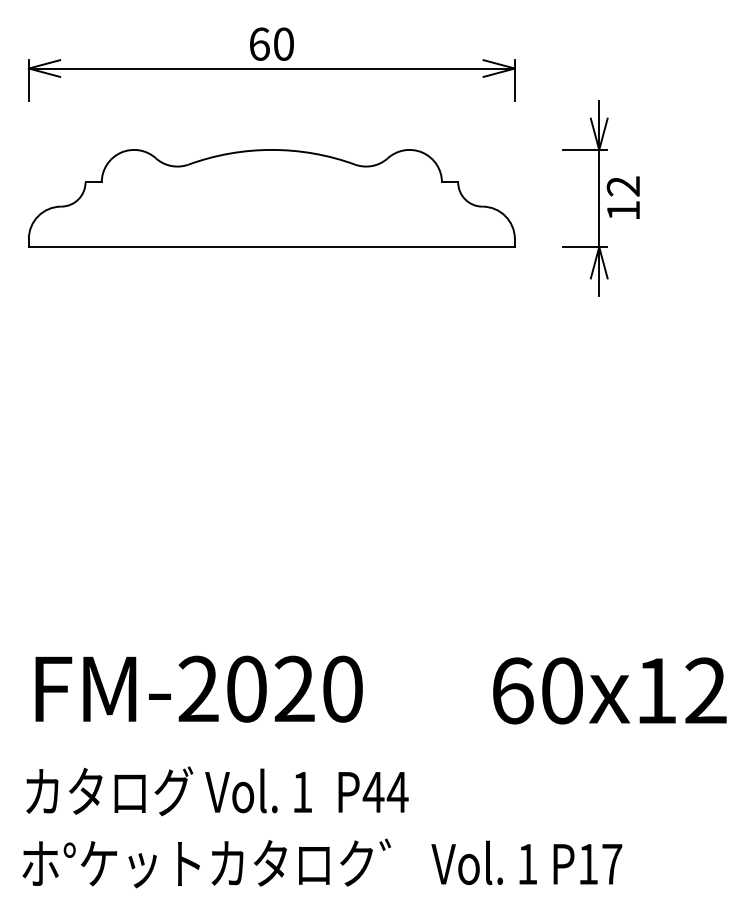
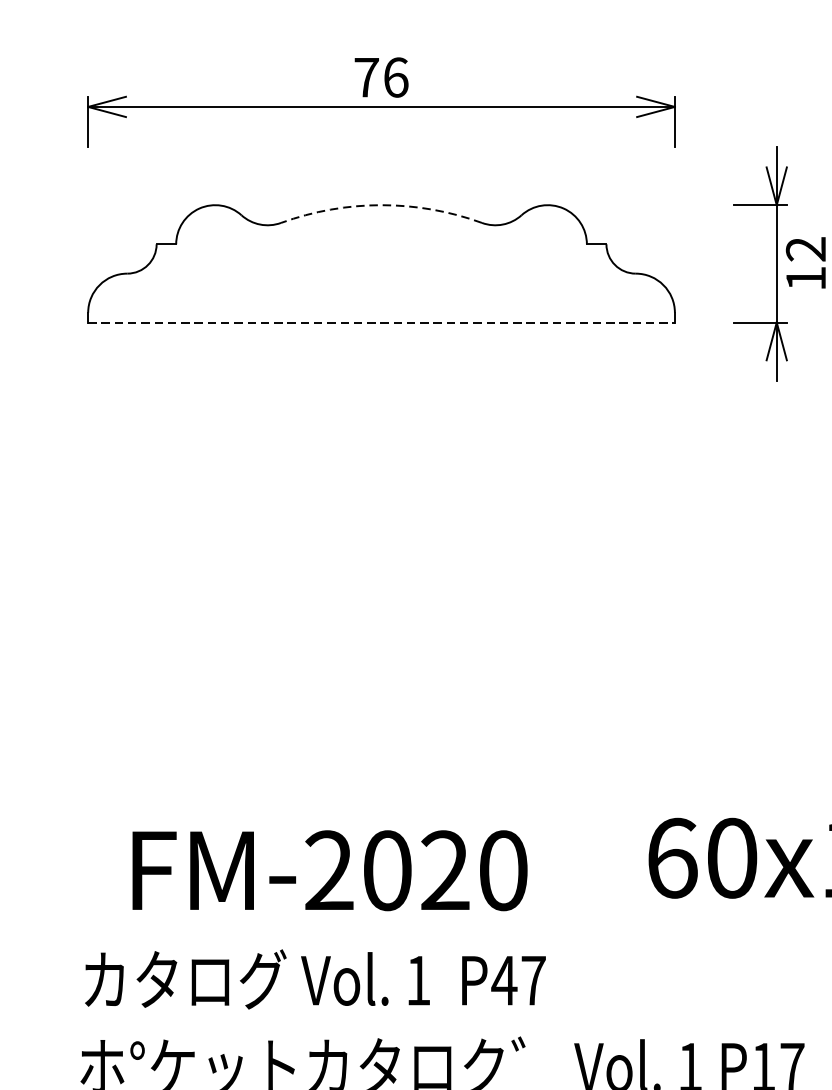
text: (271, 43) -> (381, 76), 60 -> 76
arc: (271, 149) -> (381, 204), solid -> dashed
line: (272, 247) -> (382, 322), solid -> dashed
text: (198, 688) -> (329, 869), moved
text: (397, 792) -> (533, 980), P44 -> P47

